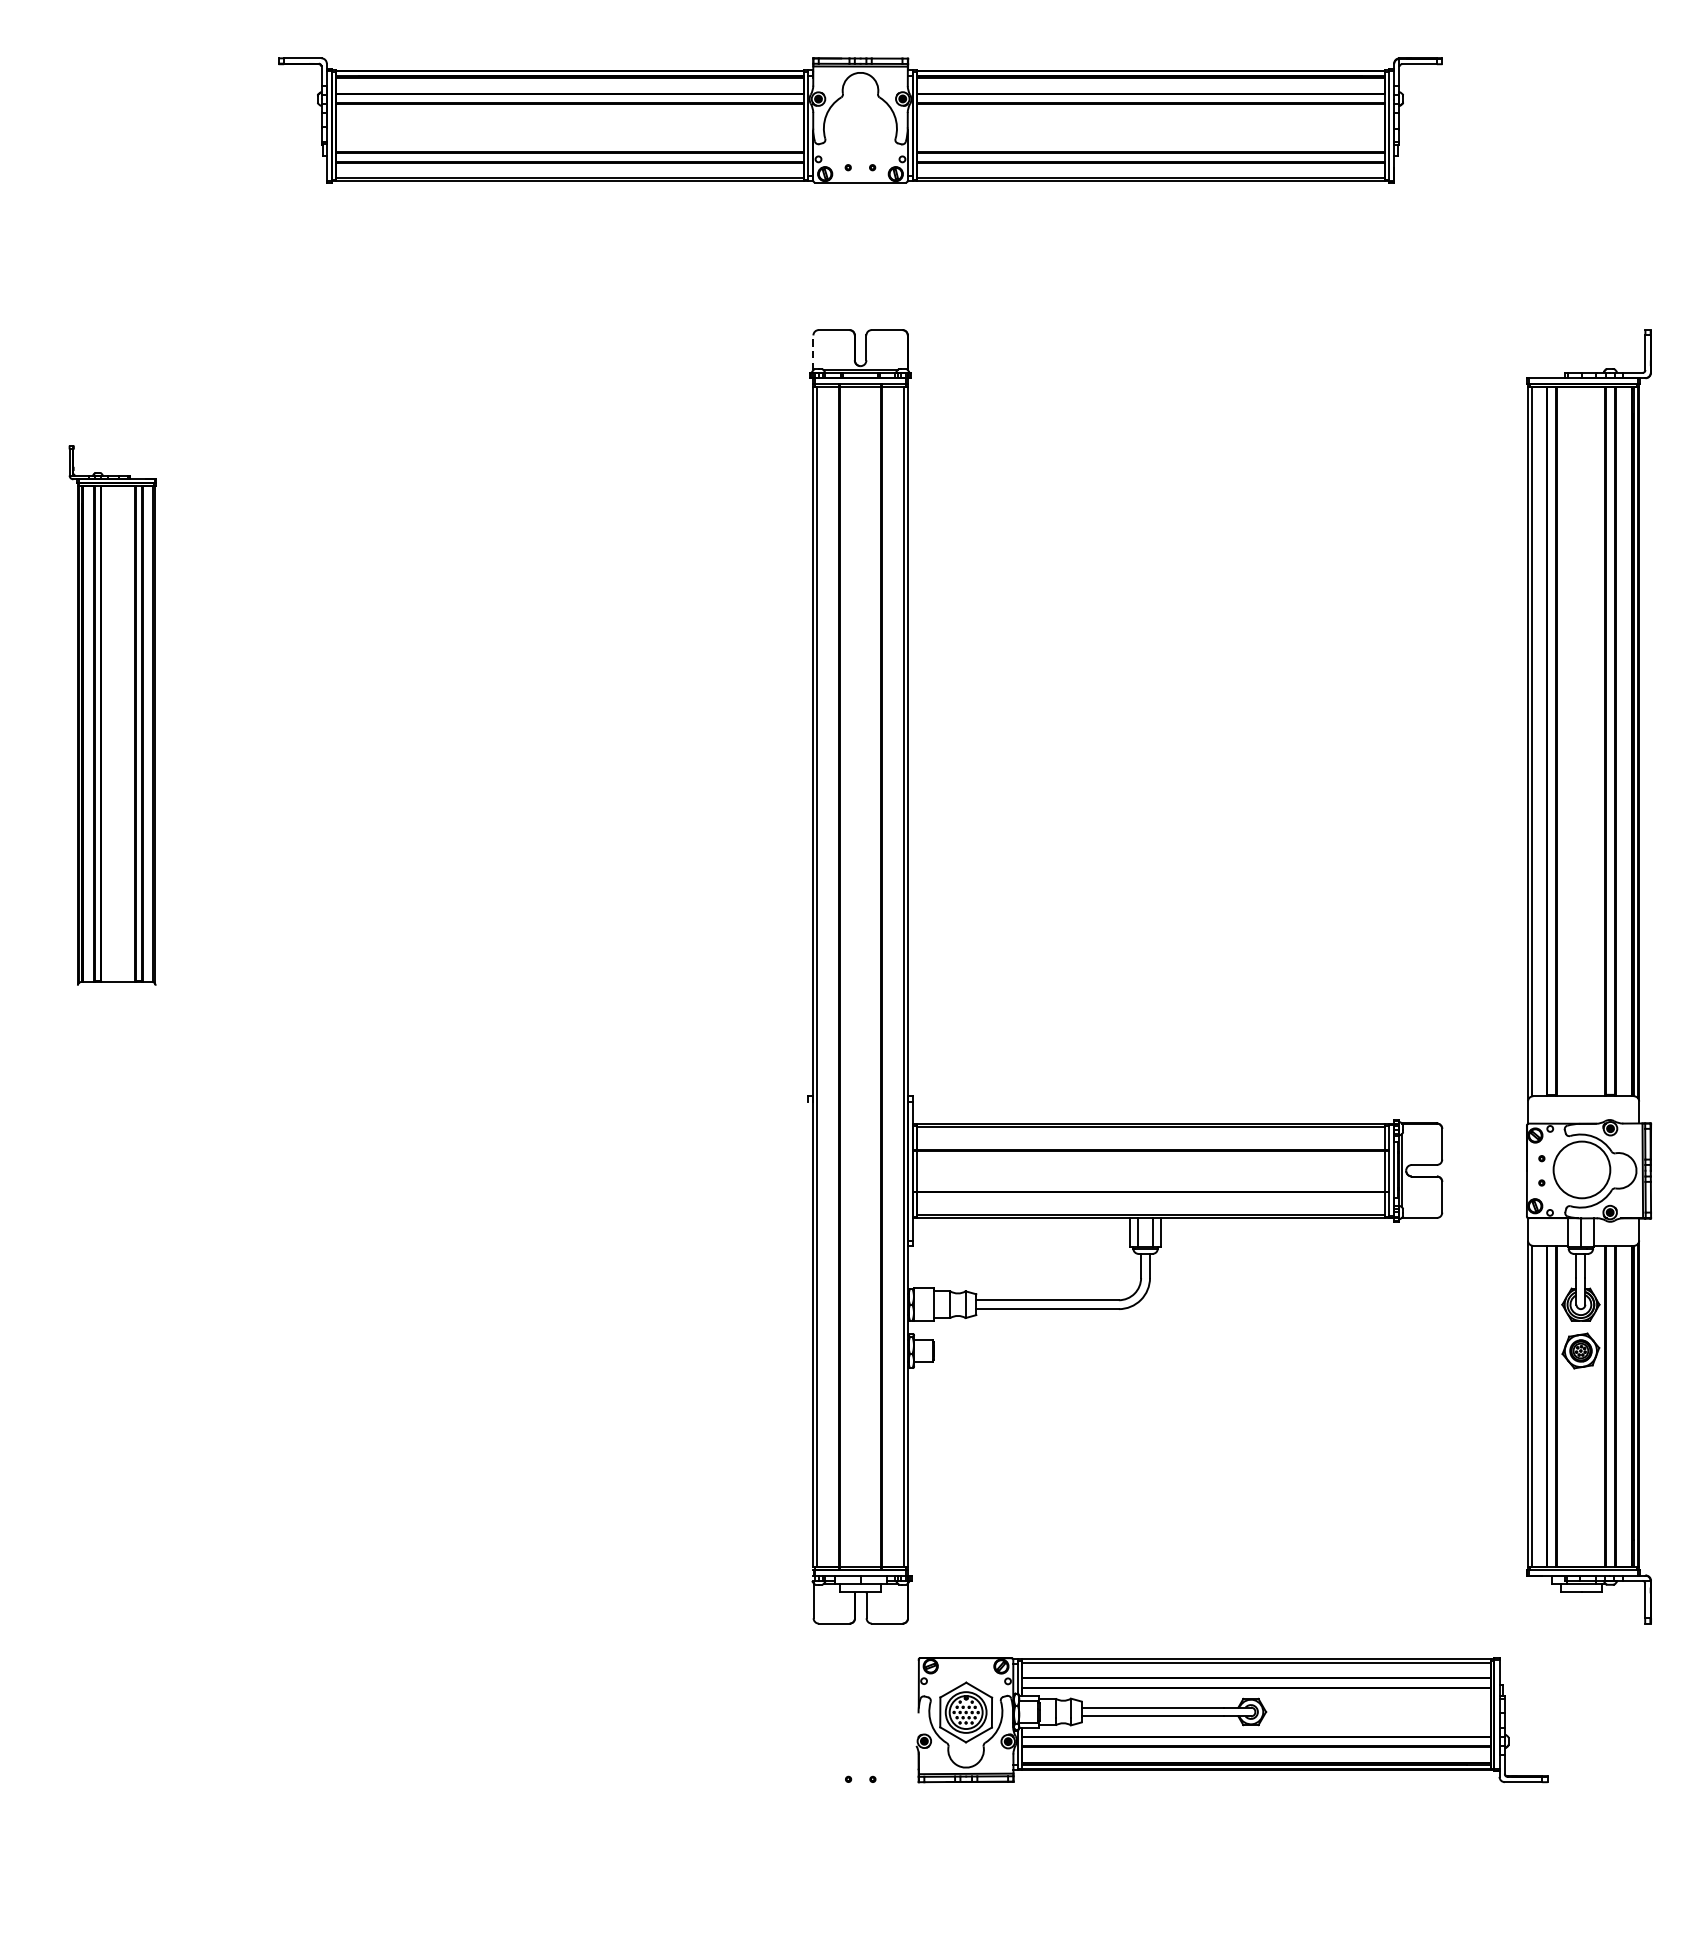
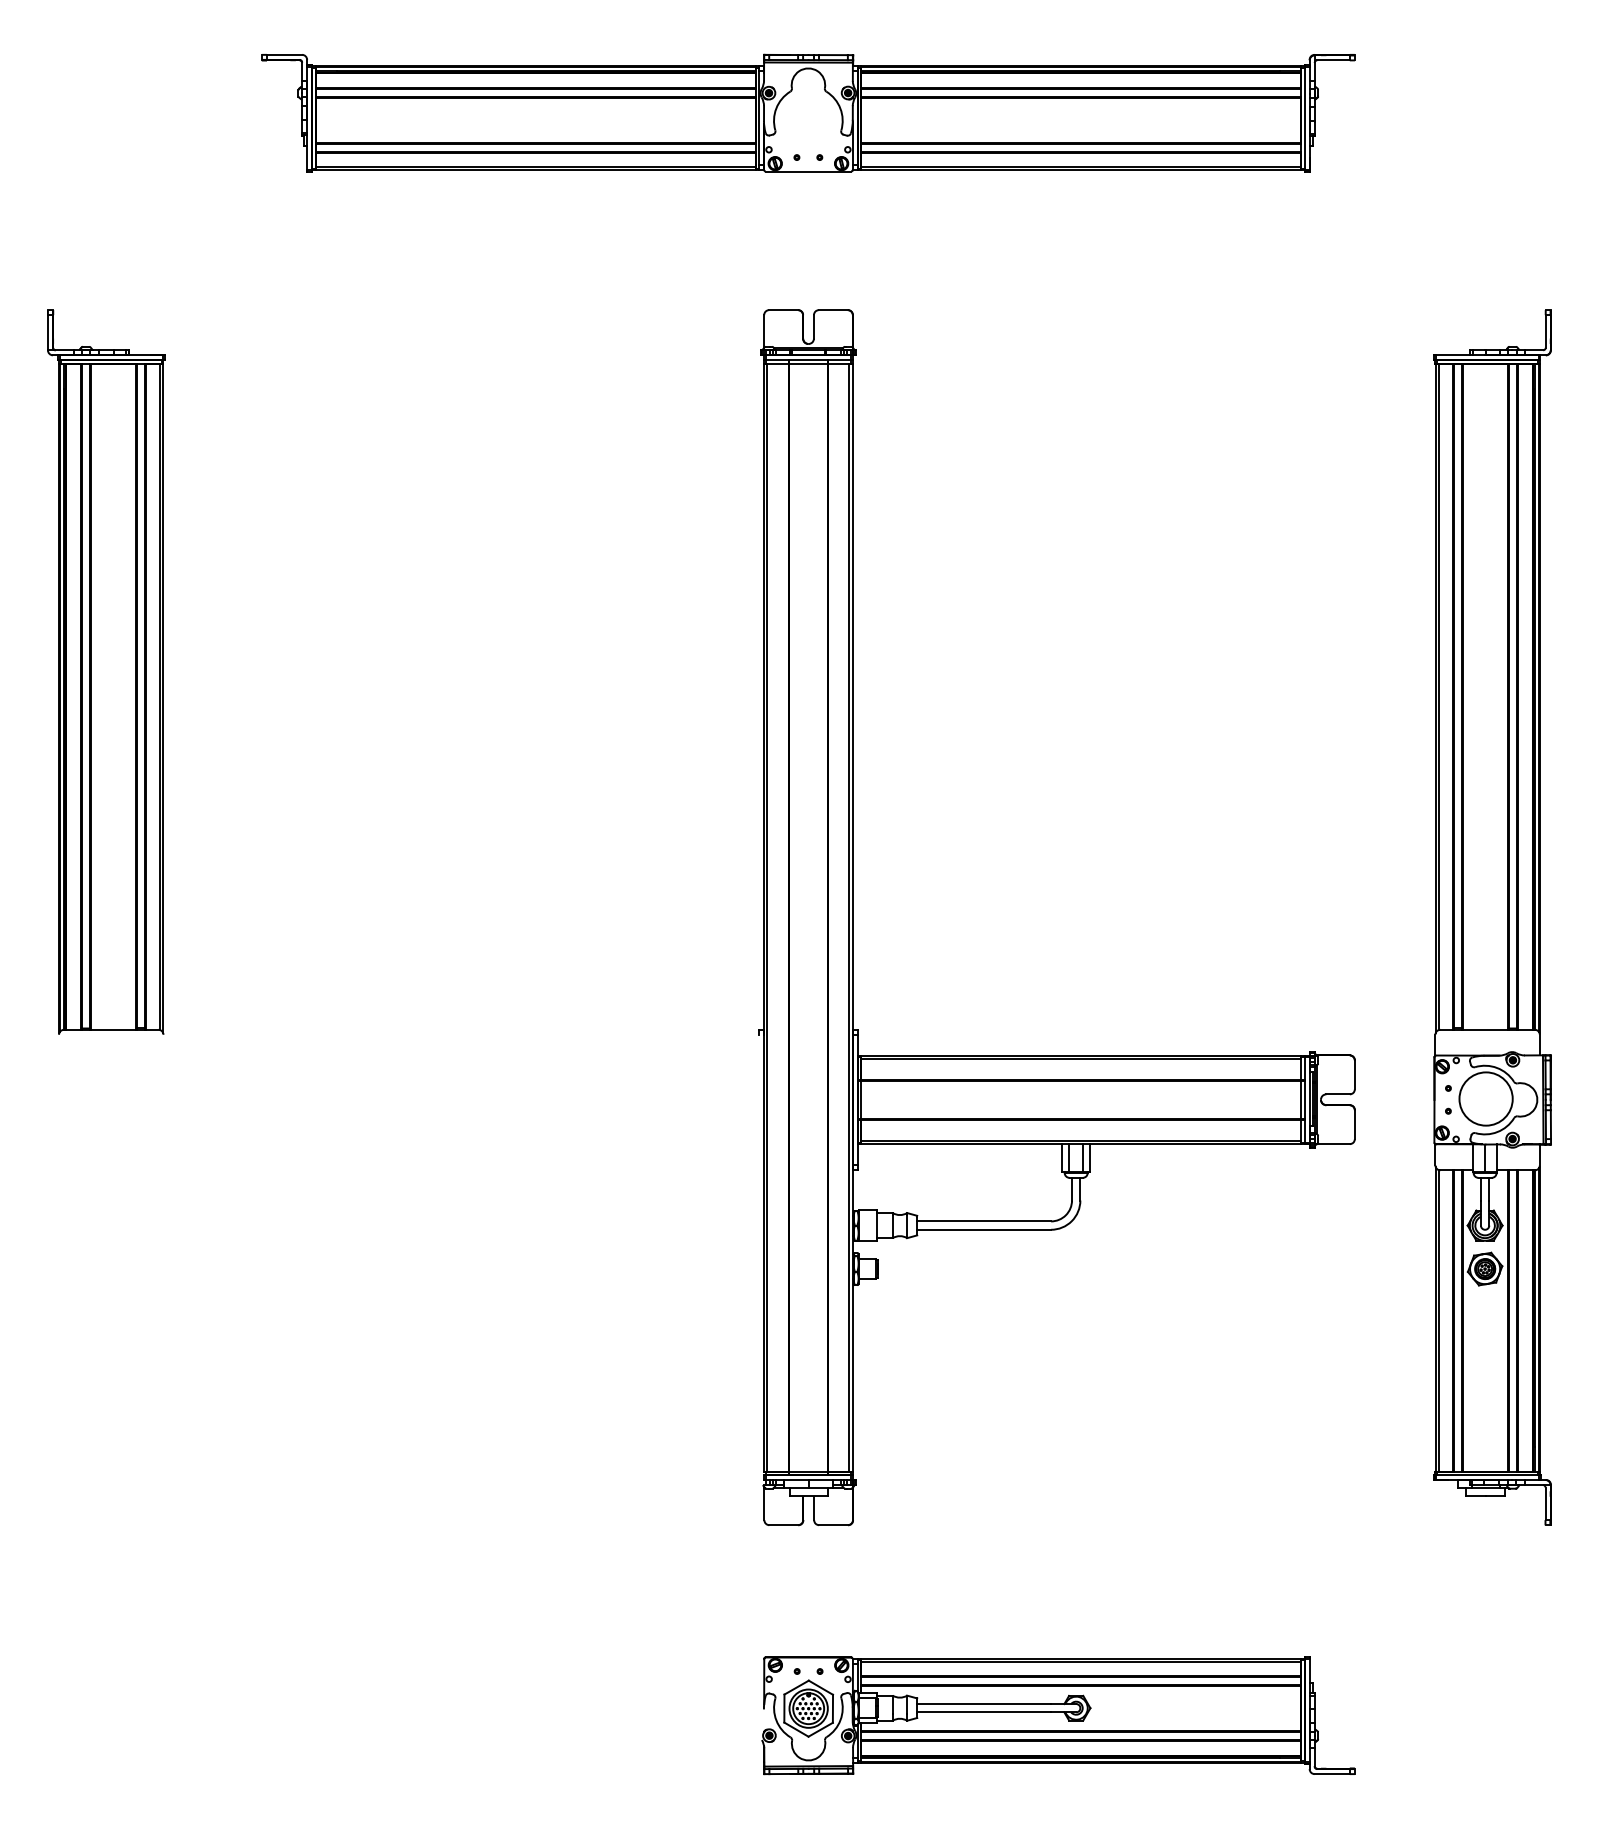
line: (813, 351) -> (764, 330), dashed -> solid
part: (113, 714) -> (106, 671), size x1.43
part: (1232, 1719) -> (1058, 1715), moved

